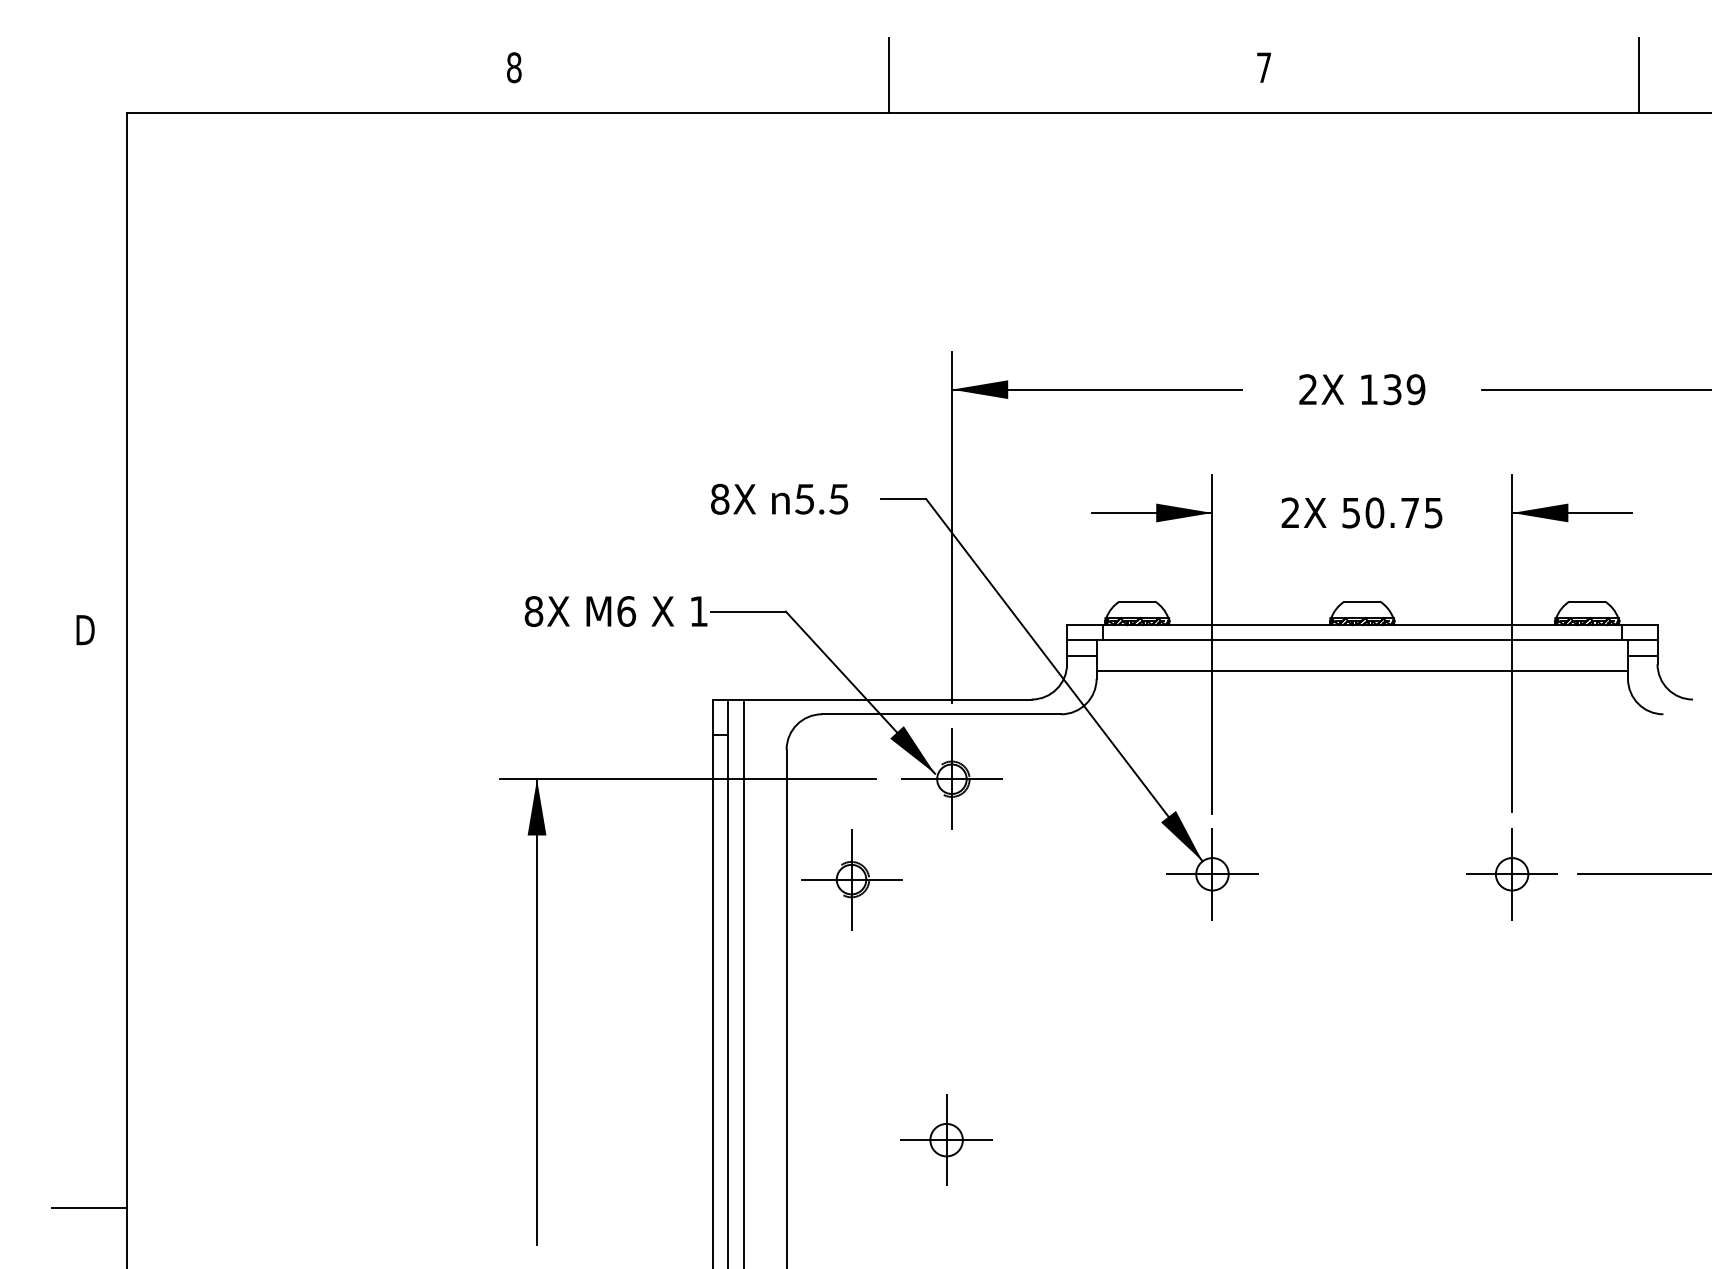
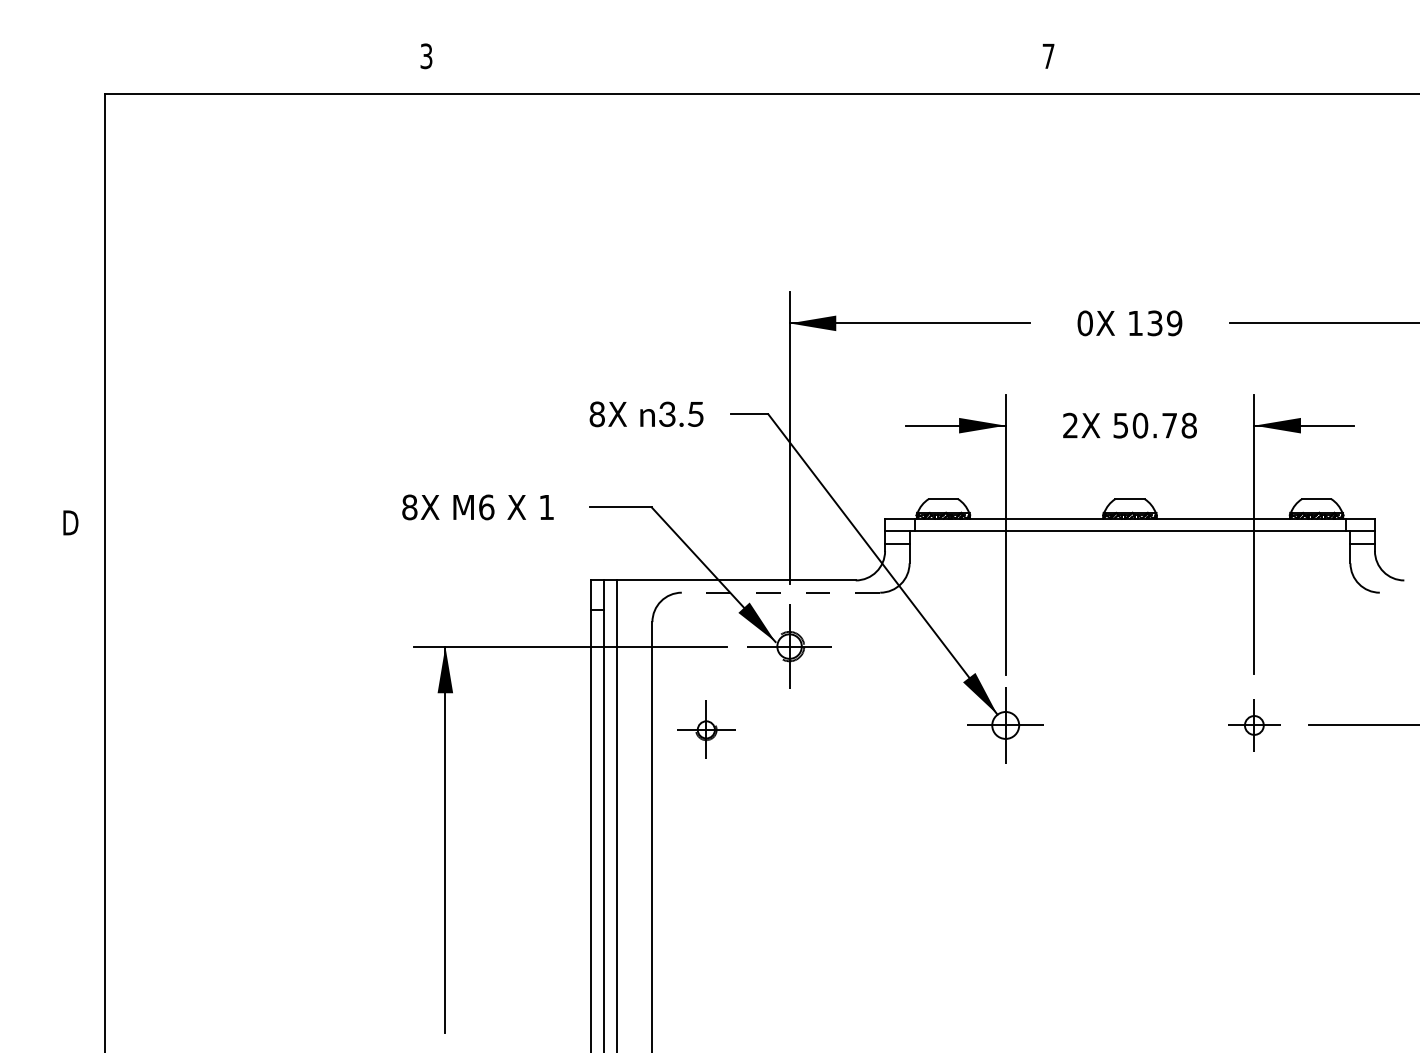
text: (514, 67) -> (426, 56), 8 -> 3
line: (889, 75) -> (737, 62), removed
line: (1638, 75) -> (1359, 62), removed
text: (1307, 389) -> (1084, 323), 2X -> 0X
text: (804, 498) -> (667, 413), 5.5 -> 3.5
text: (1432, 512) -> (1188, 425), 50.75 -> 50.78
text: (615, 611) -> (477, 507), moved
line: (1361, 670) -> (1129, 556), removed
line: (940, 714) -> (780, 592), solid -> dashed
part: (1512, 874) -> (1254, 725), size x0.7
part: (851, 879) -> (706, 729), size x0.7
part: (947, 1139) -> (785, 945), removed
line: (88, 1207) -> (73, 1001), removed

